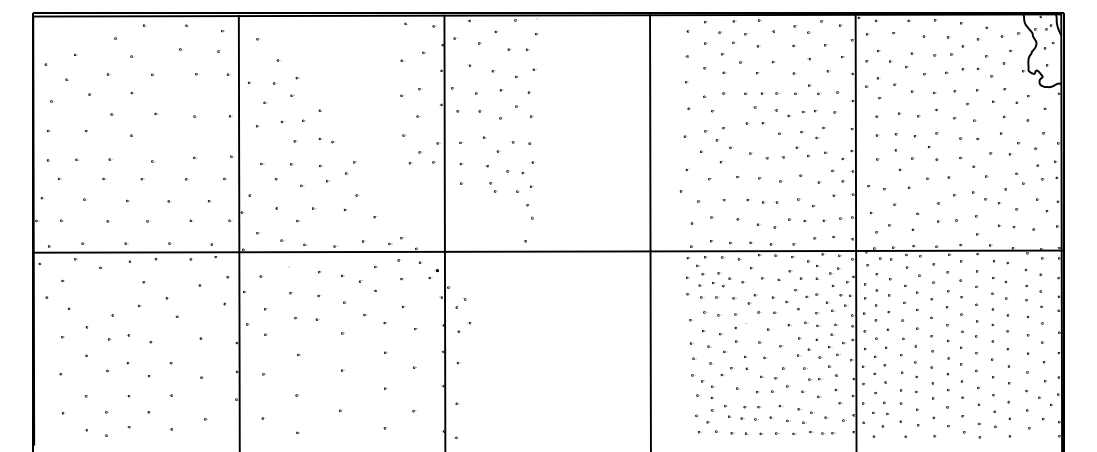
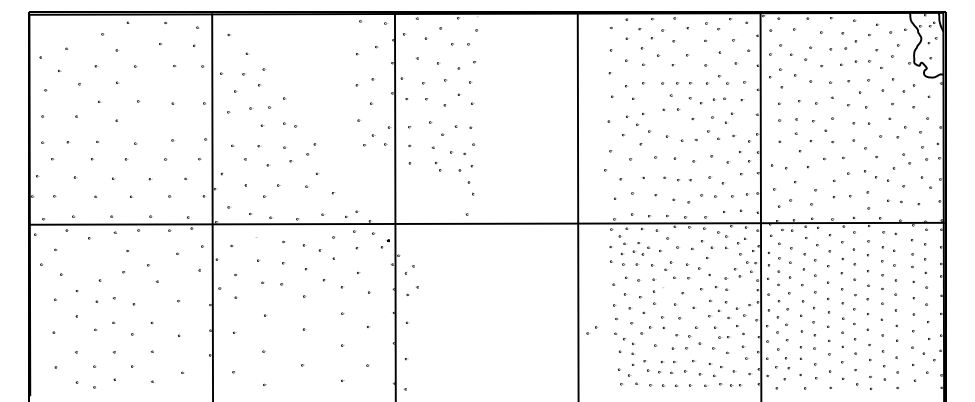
part: (811, 295) -> (721, 262), removed
part: (833, 328) -> (740, 292), removed
part: (666, 371) -> (592, 330), added

